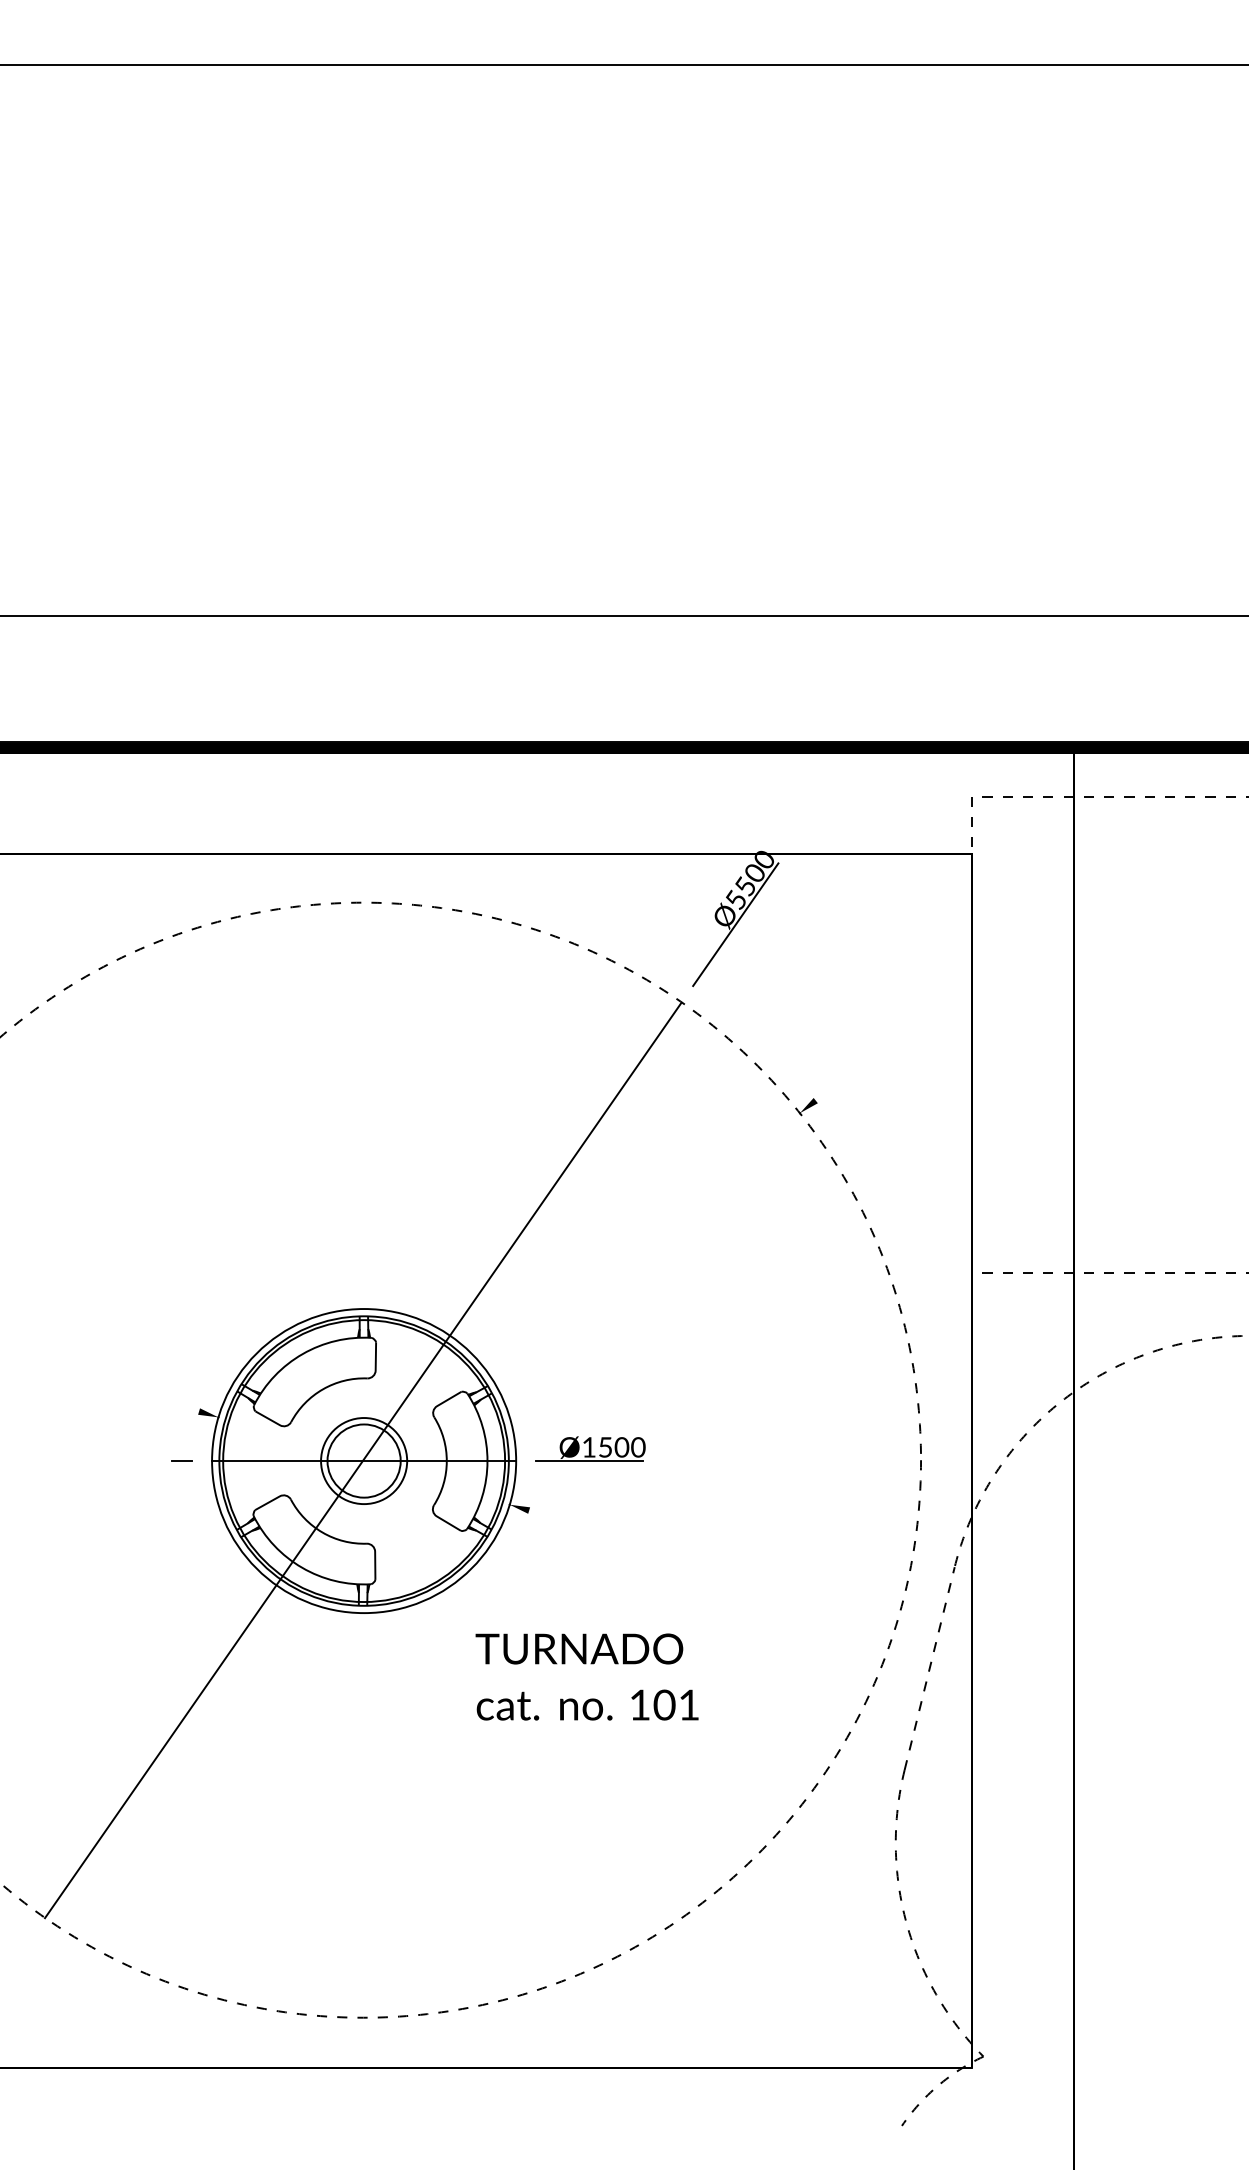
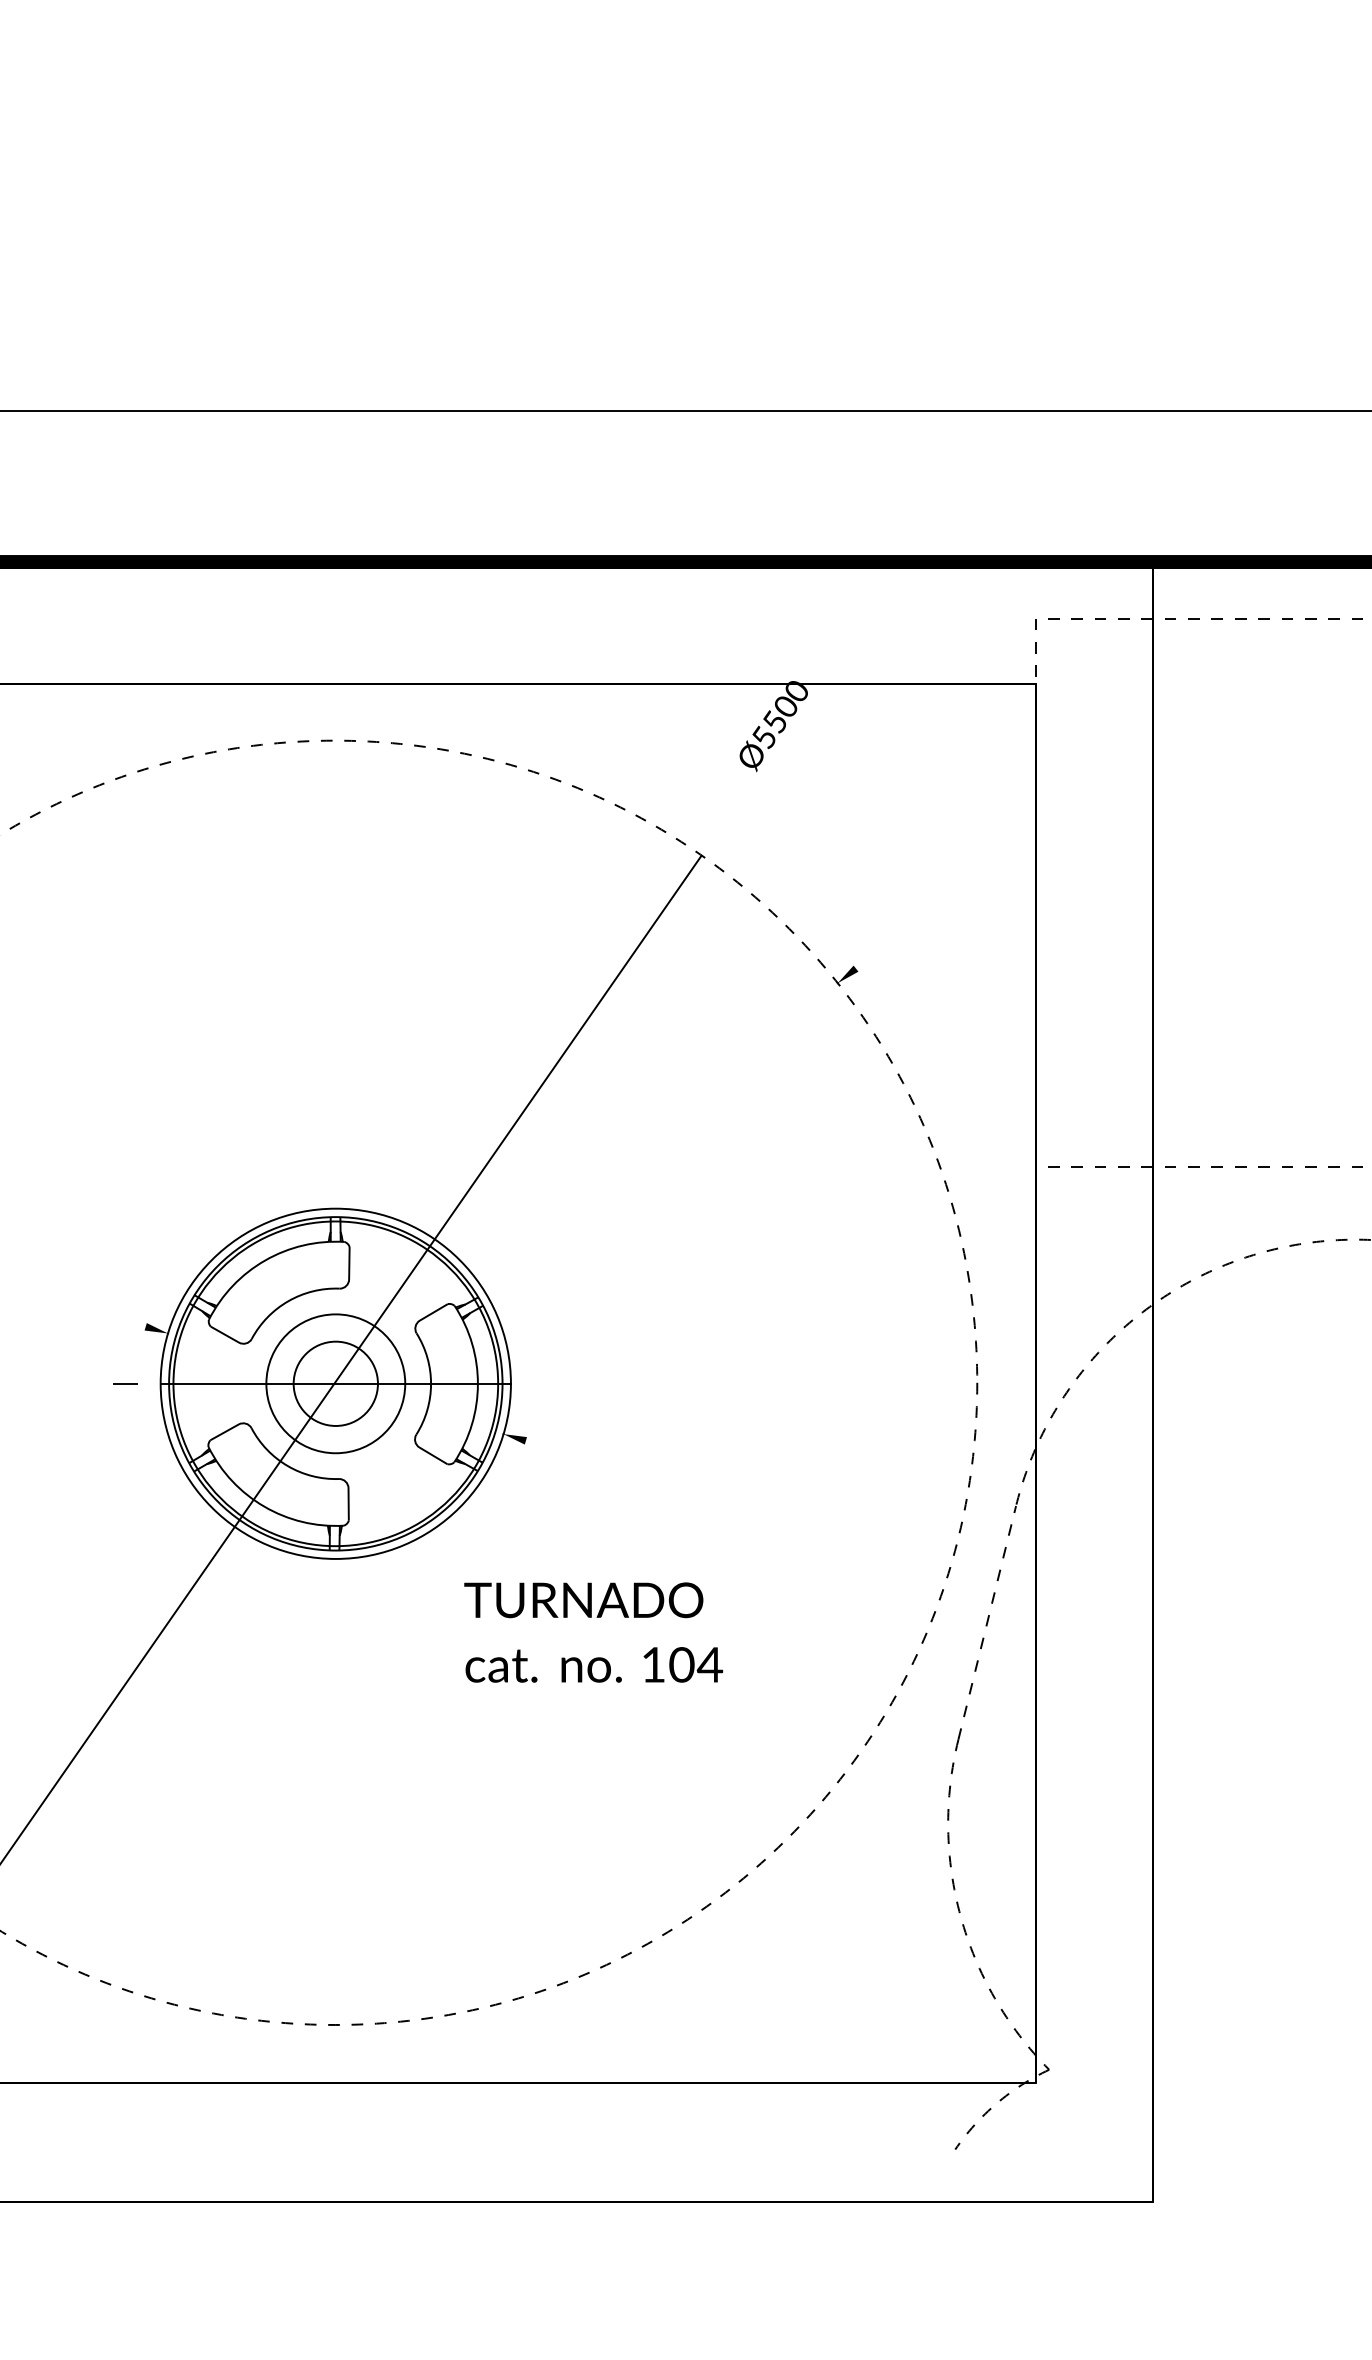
line: (735, 924) -> (763, 765), removed
part: (590, 1448) -> (596, 1369), removed
circle: (364, 1461) -> (336, 1384), size x1.4
text: (688, 1704) -> (709, 1664), 101 -> 104

